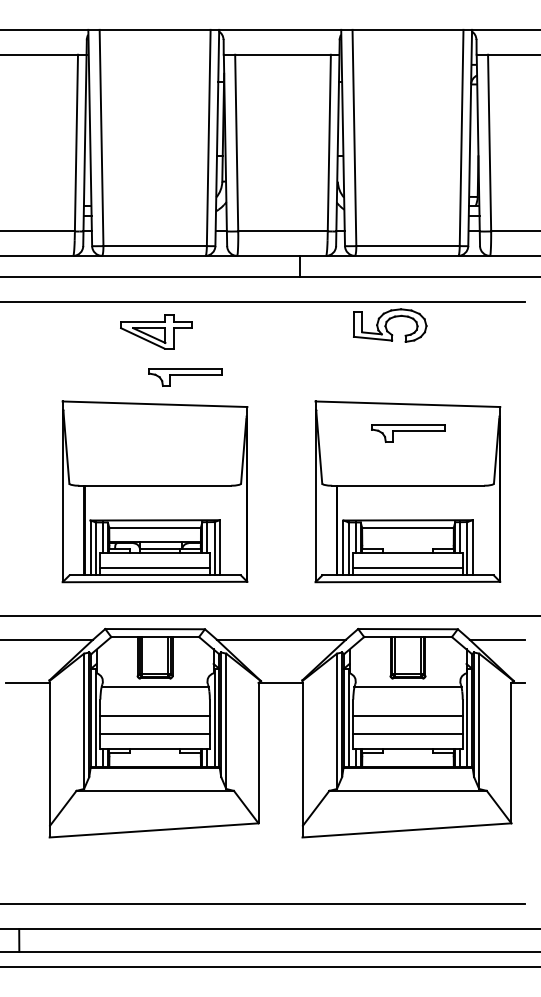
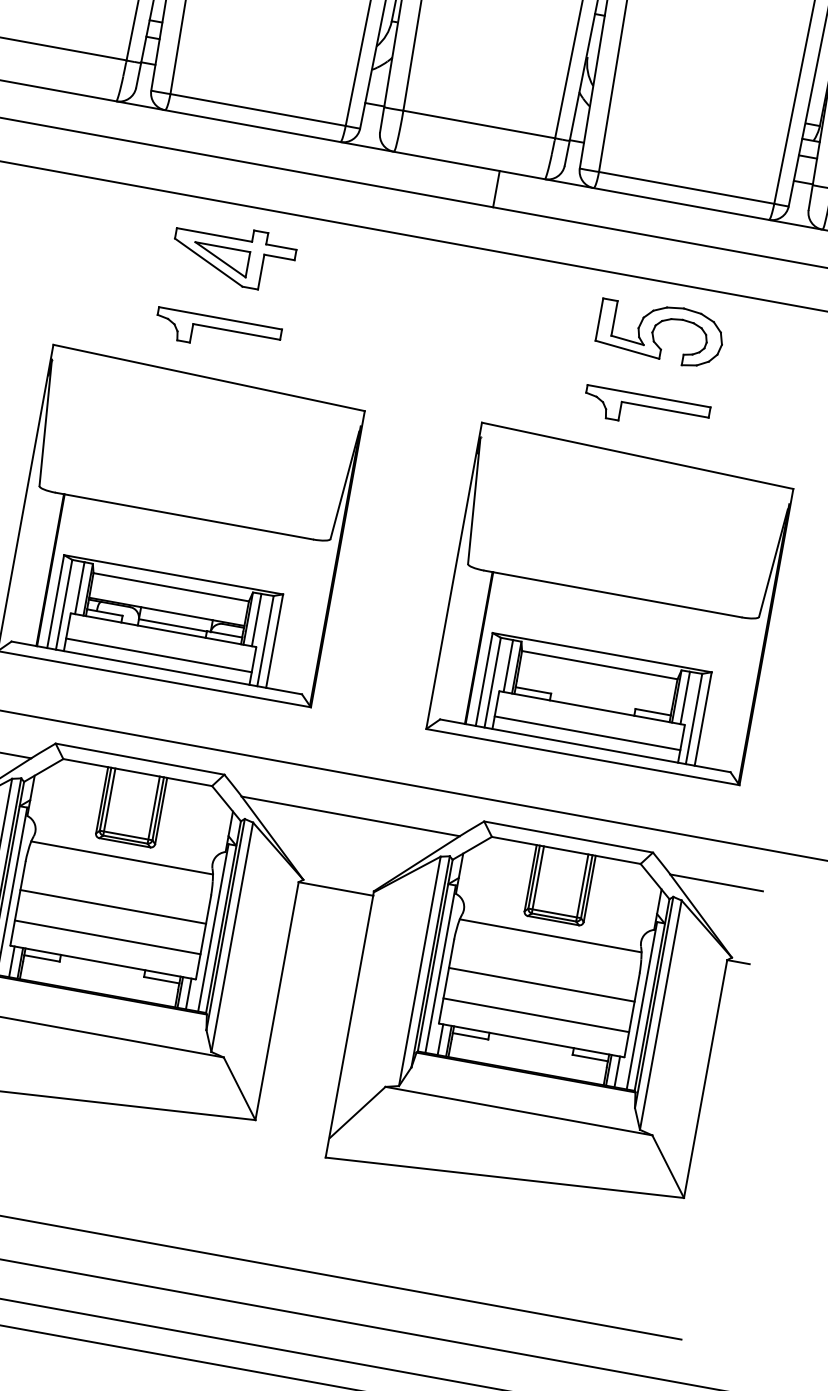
part: (390, 325) -> (661, 332), moved
part: (185, 377) -> (218, 332), moved
part: (408, 433) -> (646, 410), moved

